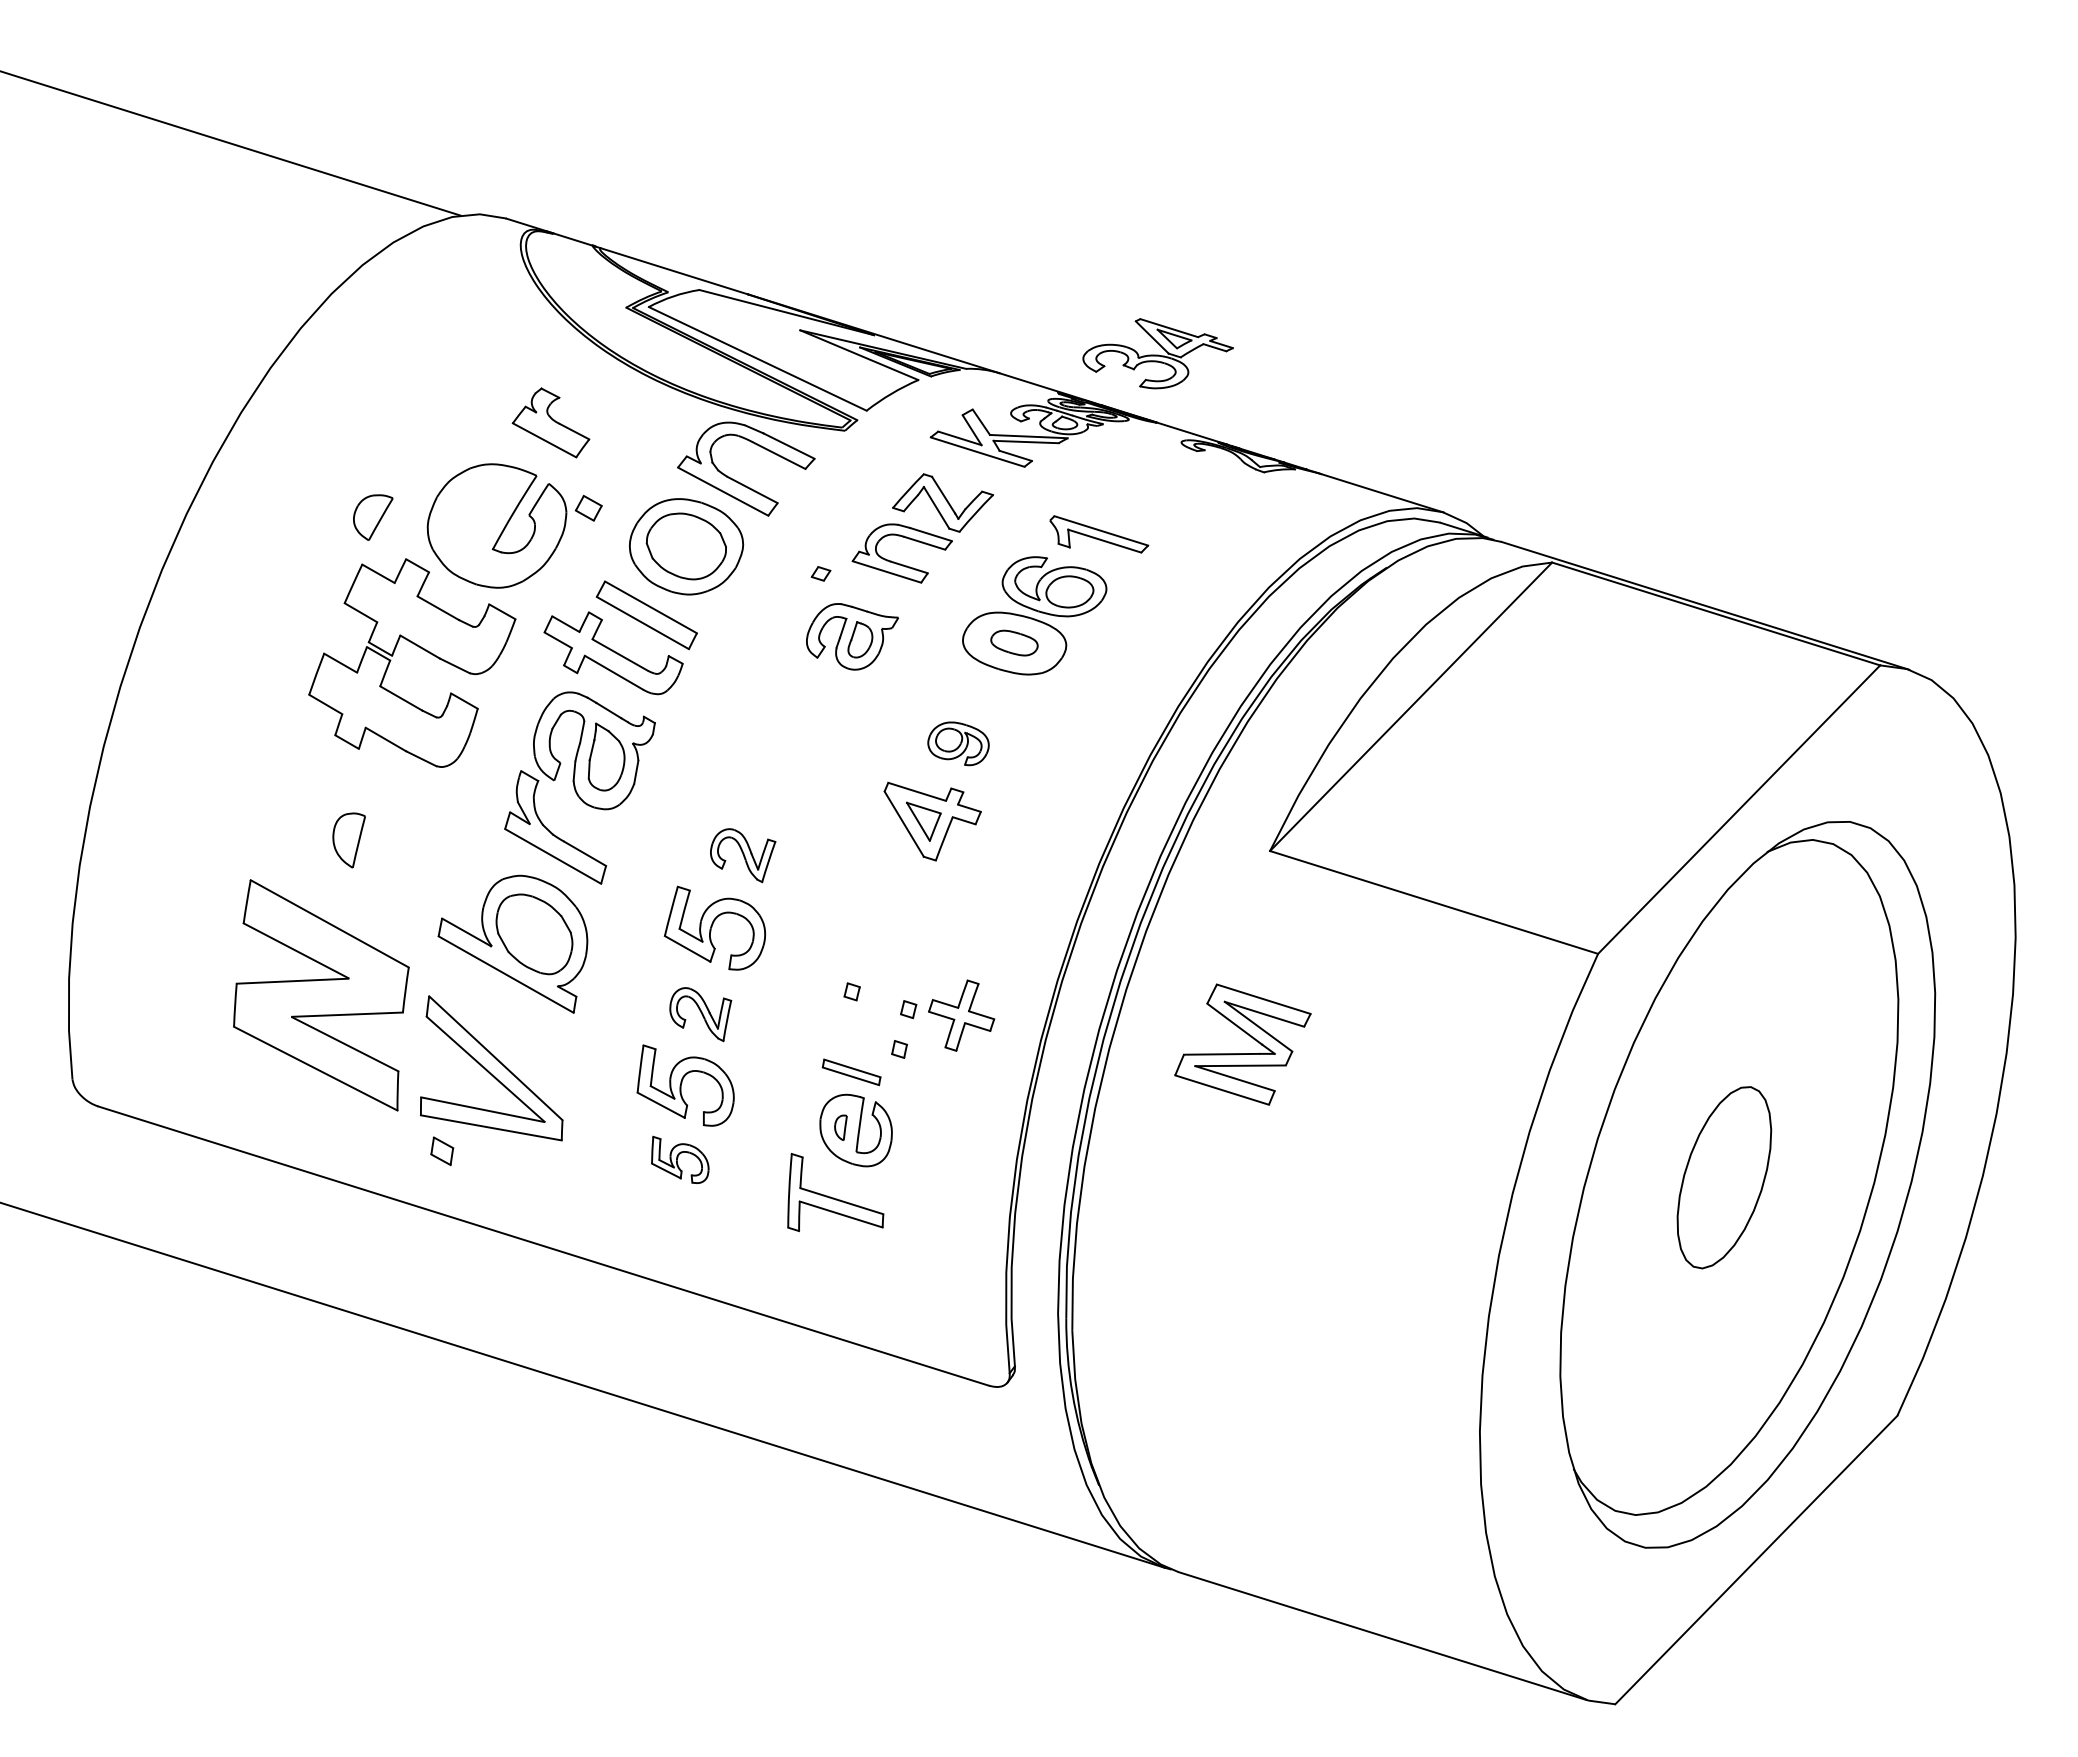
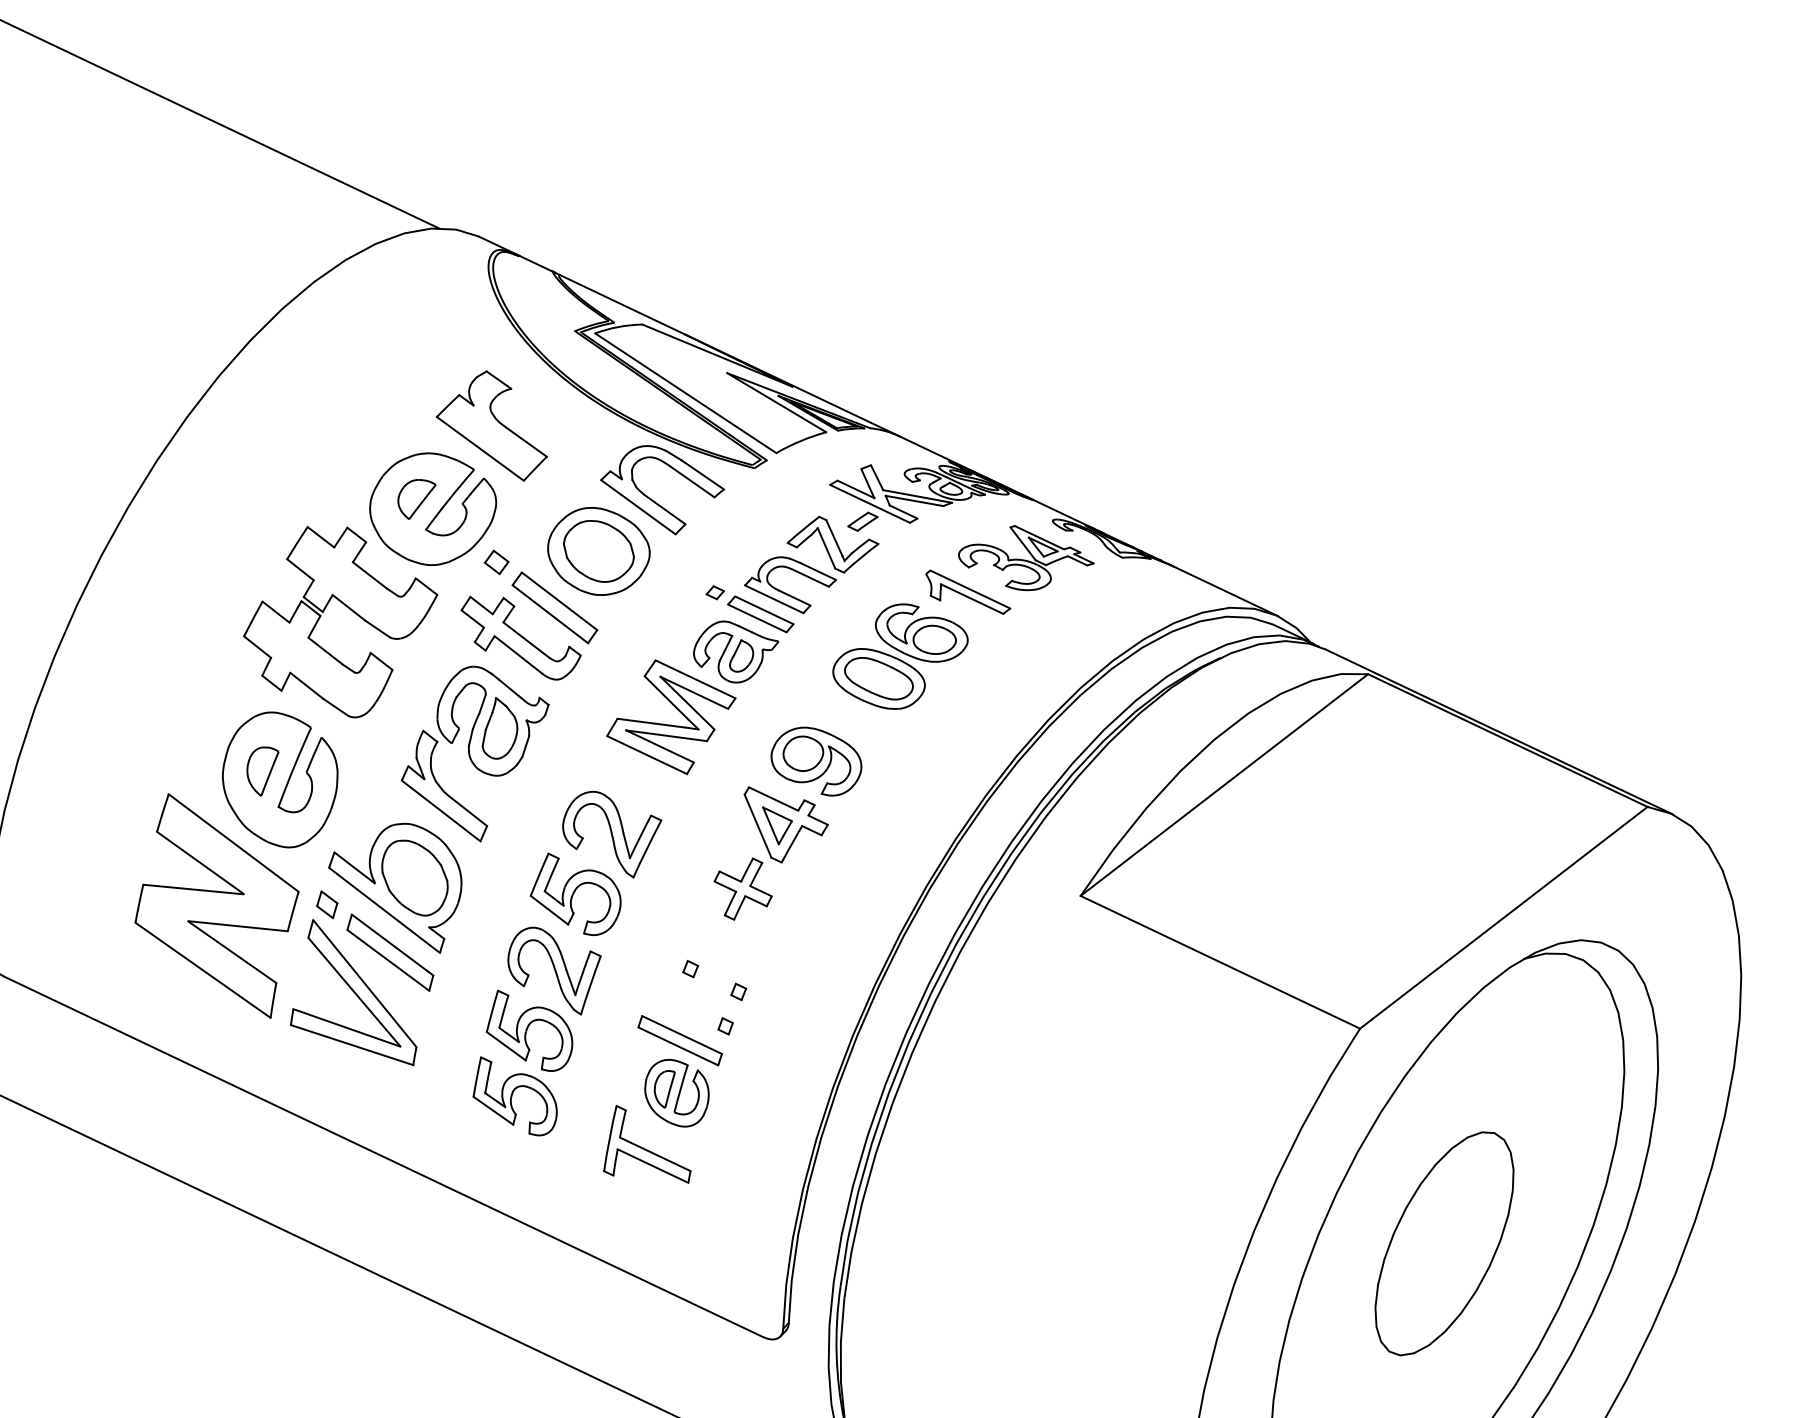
part: (1157, 353) -> (1025, 558), moved
part: (550, 422) -> (493, 423), size x1.67
part: (972, 472) -> (862, 521), added
part: (588, 507) -> (496, 561), moved
part: (373, 517) -> (416, 499), moved
part: (874, 590) -> (760, 614), added
part: (1014, 642) -> (879, 678), size x1.67
part: (958, 743) -> (816, 761), size x1.67
part: (370, 847) -> (279, 780), added
part: (742, 855) -> (610, 833), size x1.67
part: (700, 1014) -> (552, 970), size x1.67
part: (961, 1015) -> (743, 888), moved
part: (518, 1020) -> (389, 952), added
part: (1242, 1053) -> (669, 725), moved
part: (851, 1072) -> (679, 1040), size x1.67
part: (840, 1127) -> (663, 1088), size x1.67
part: (442, 1150) -> (327, 904), moved
part: (680, 1159) -> (516, 1096), size x1.67
part: (1724, 1177) -> (1444, 1243), size x1.43

